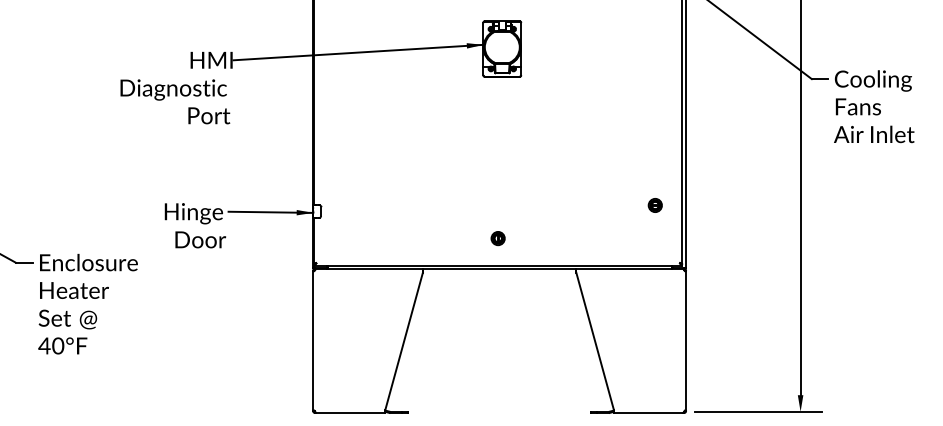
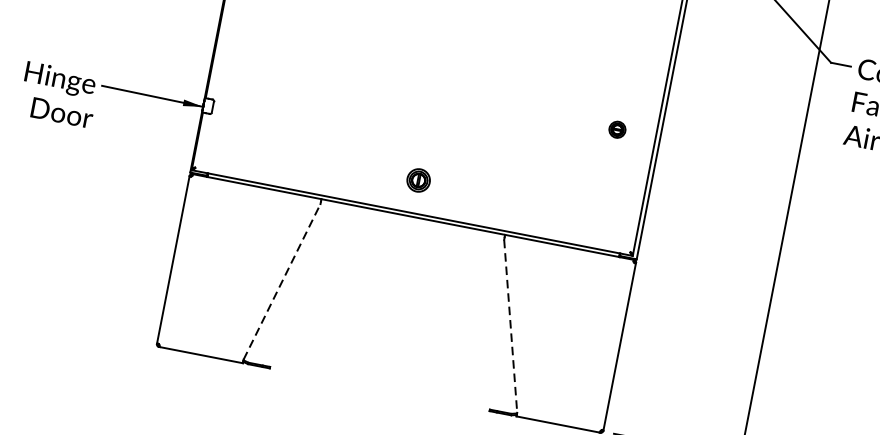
part: (654, 205) -> (616, 129), moved
part: (497, 238) -> (417, 180), size x1.4
line: (404, 340) -> (282, 280), solid -> dashed
line: (595, 341) -> (511, 326), solid -> dashed

